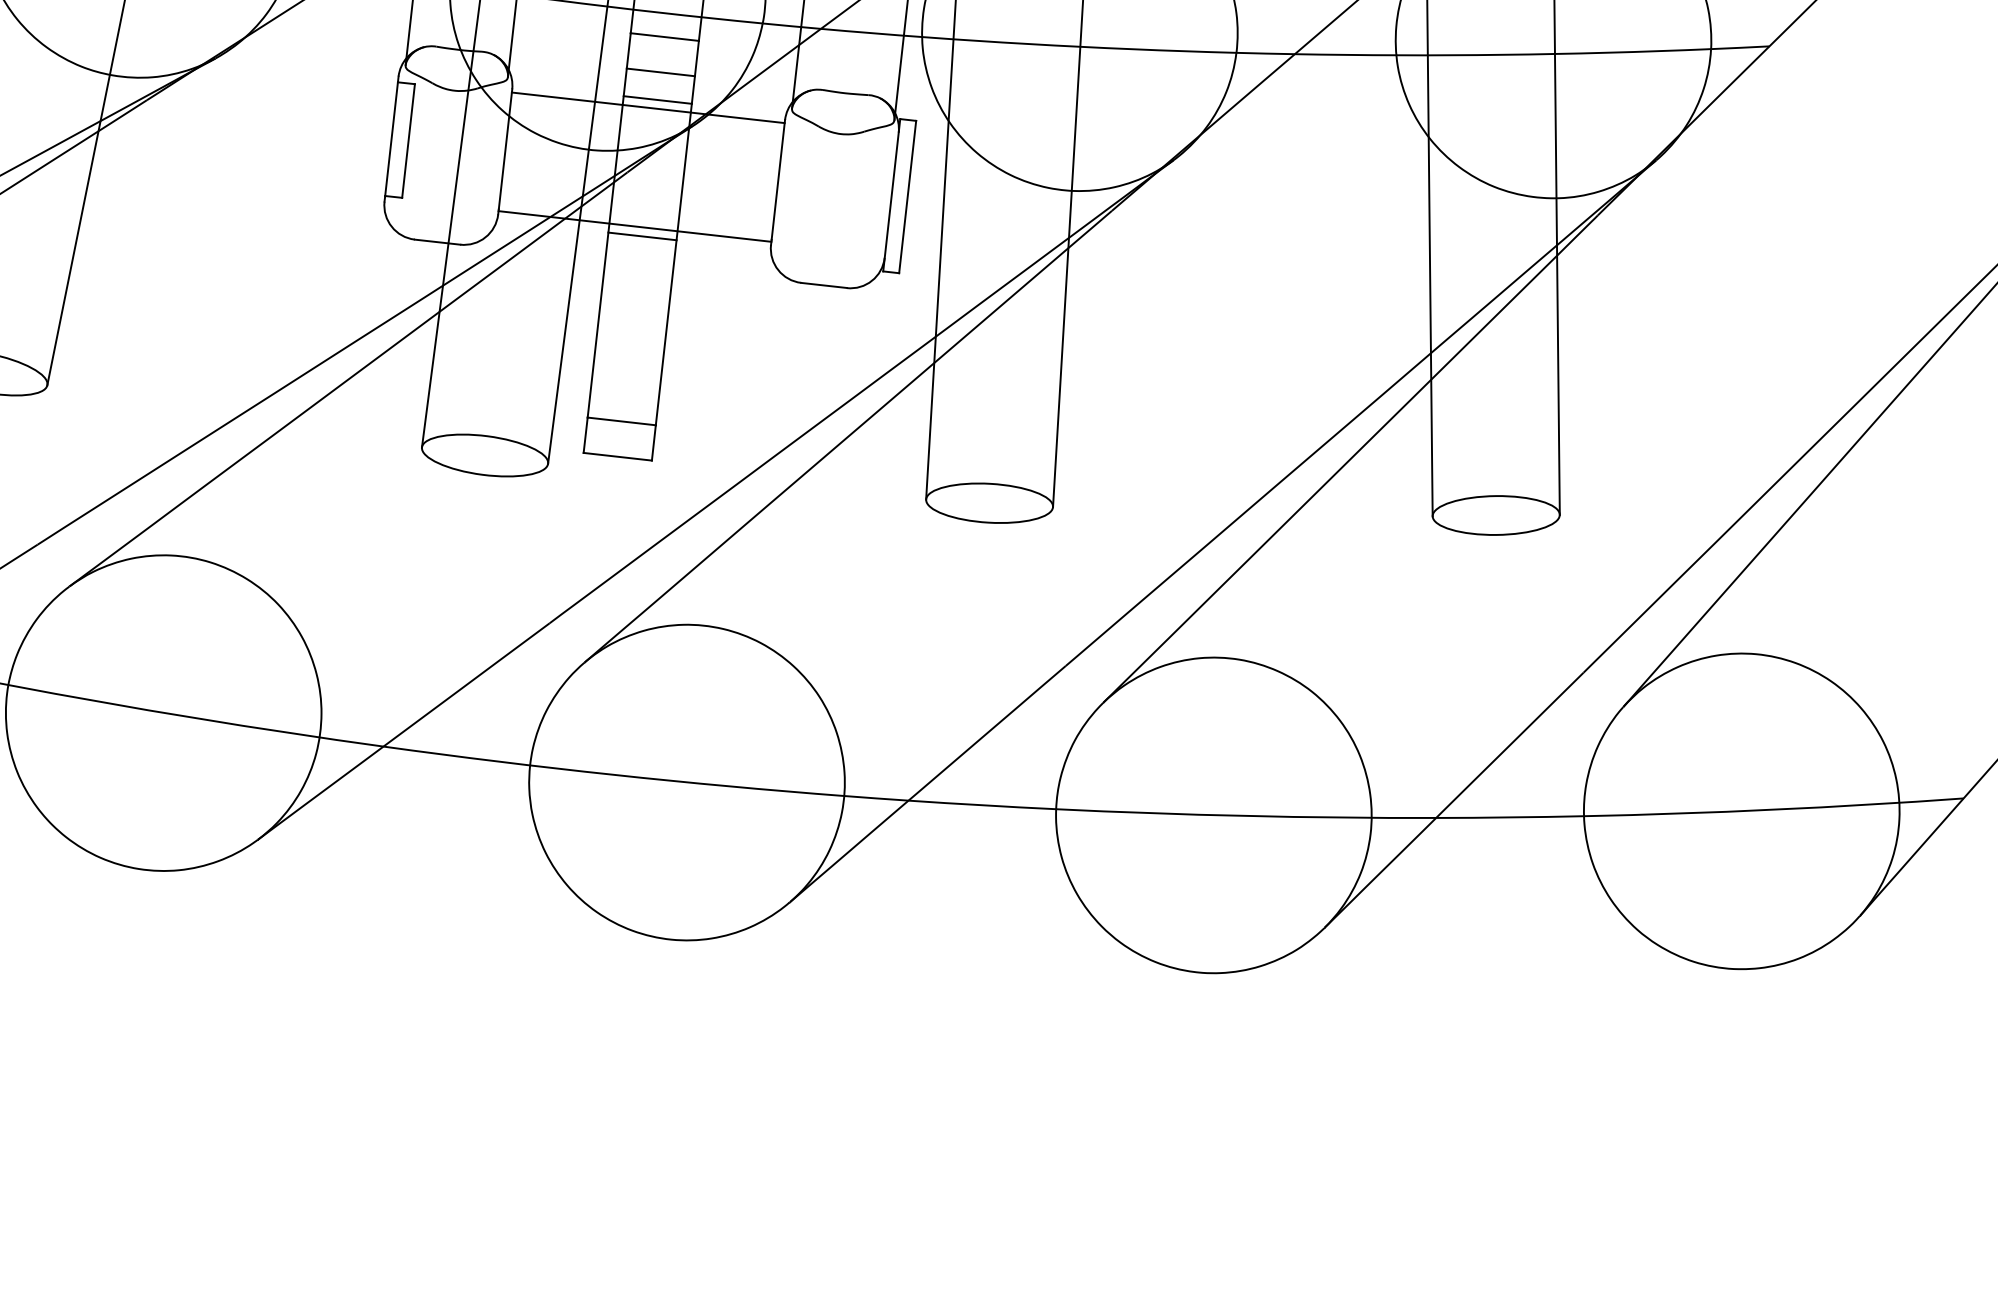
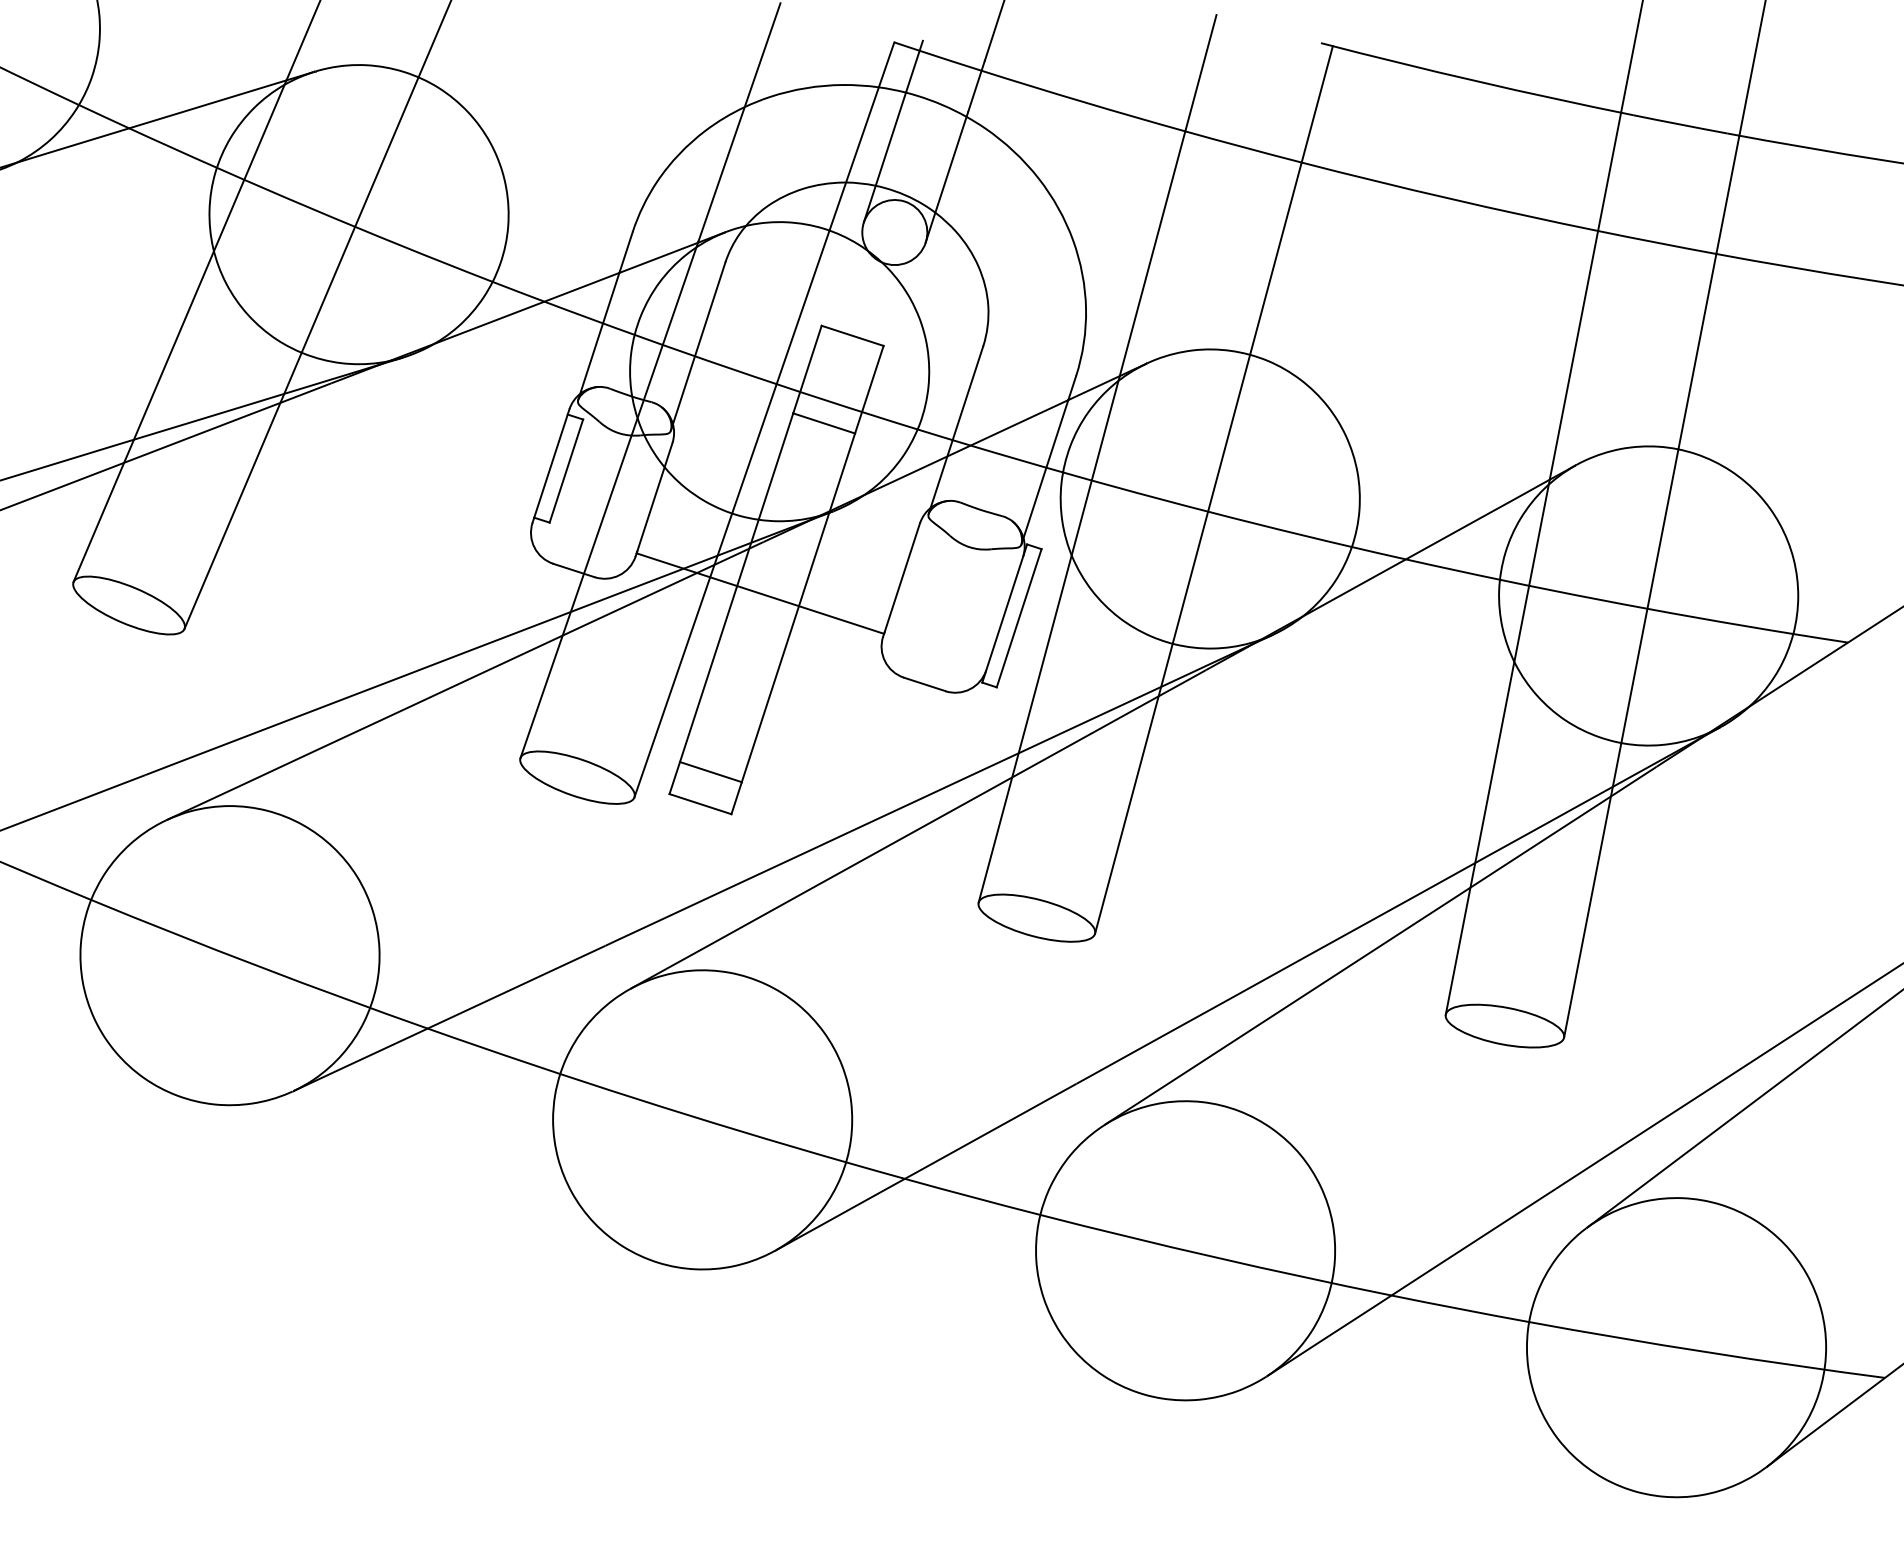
line: (660, 72) -> (813, 455), removed
line: (657, 100) -> (805, 480), removed
line: (648, 107) -> (795, 485), removed
line: (642, 236) -> (765, 604), removed

